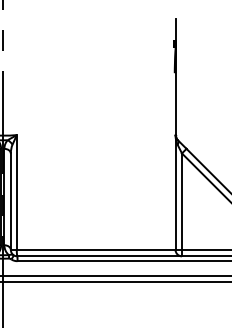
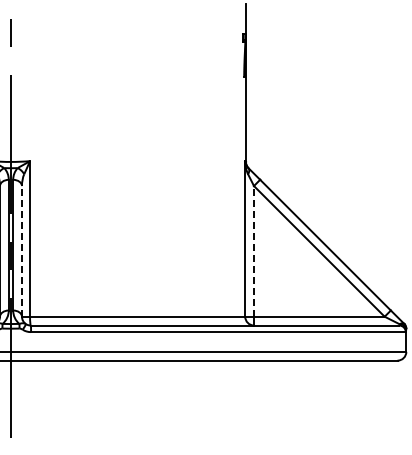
line: (10, 201) -> (21, 250), solid -> dashed
line: (182, 201) -> (254, 250), solid -> dashed

